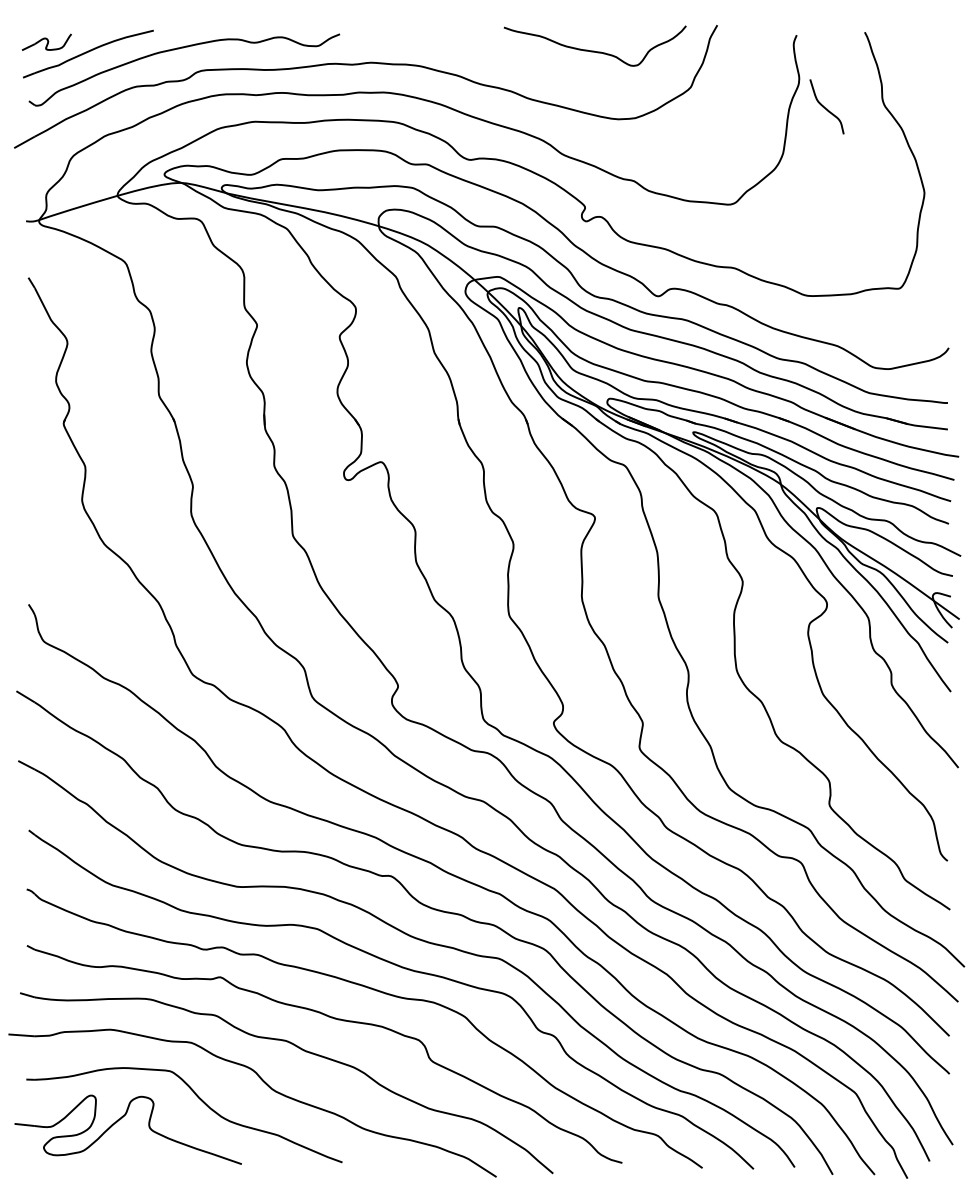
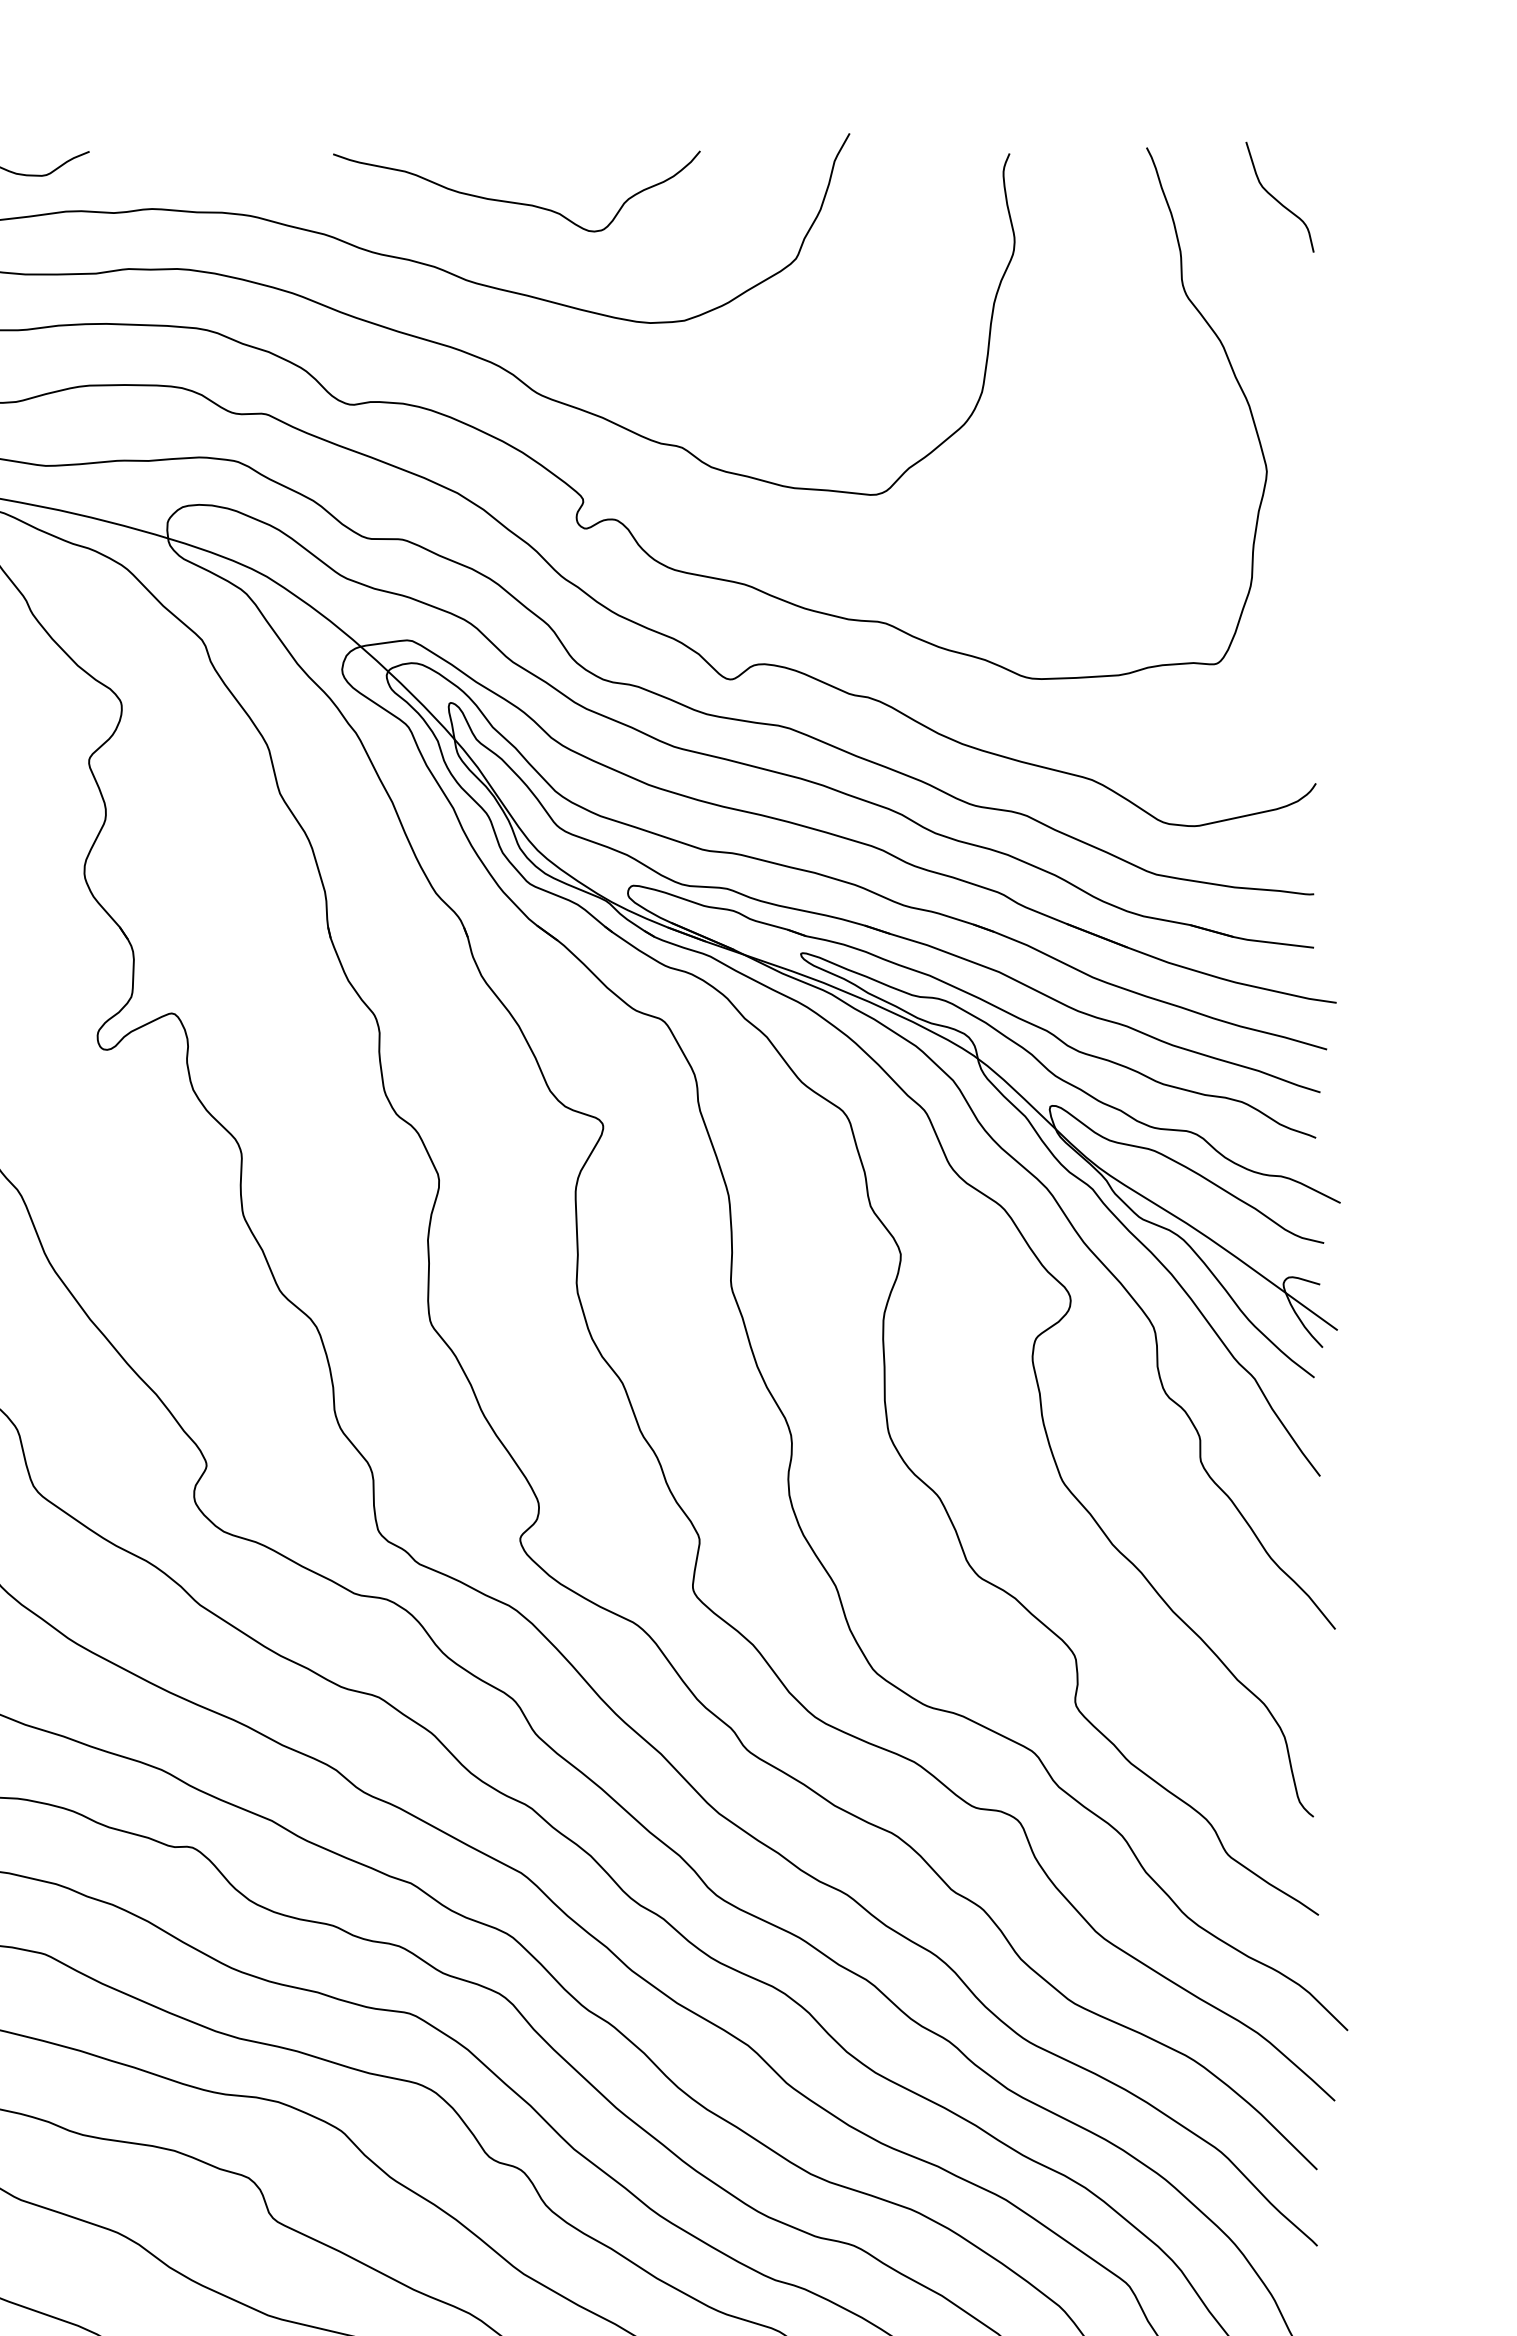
curve: (594, 50) -> (515, 200), moved
curve: (825, 107) -> (1276, 198), moved

